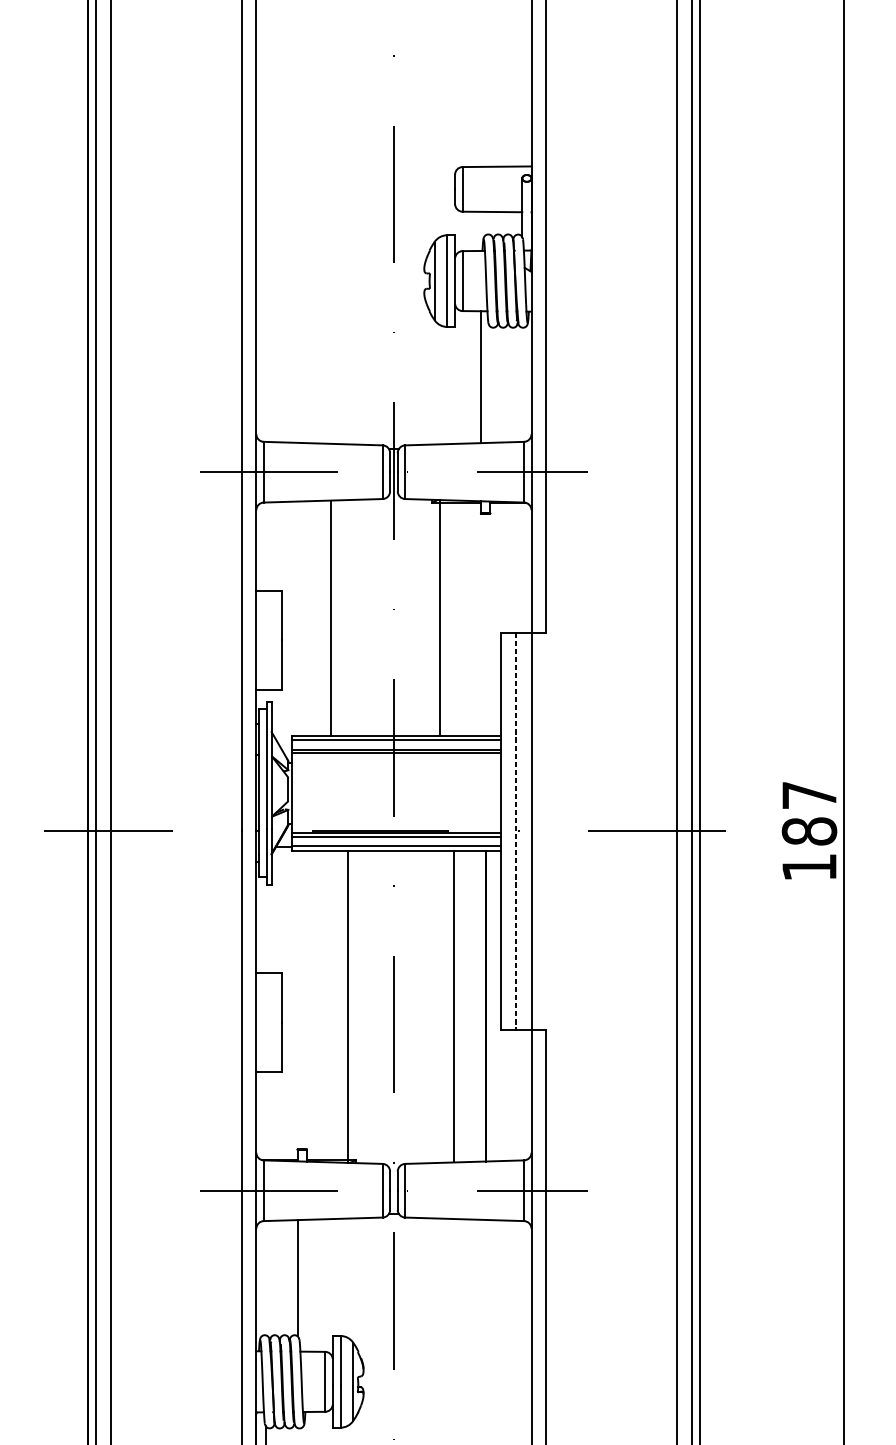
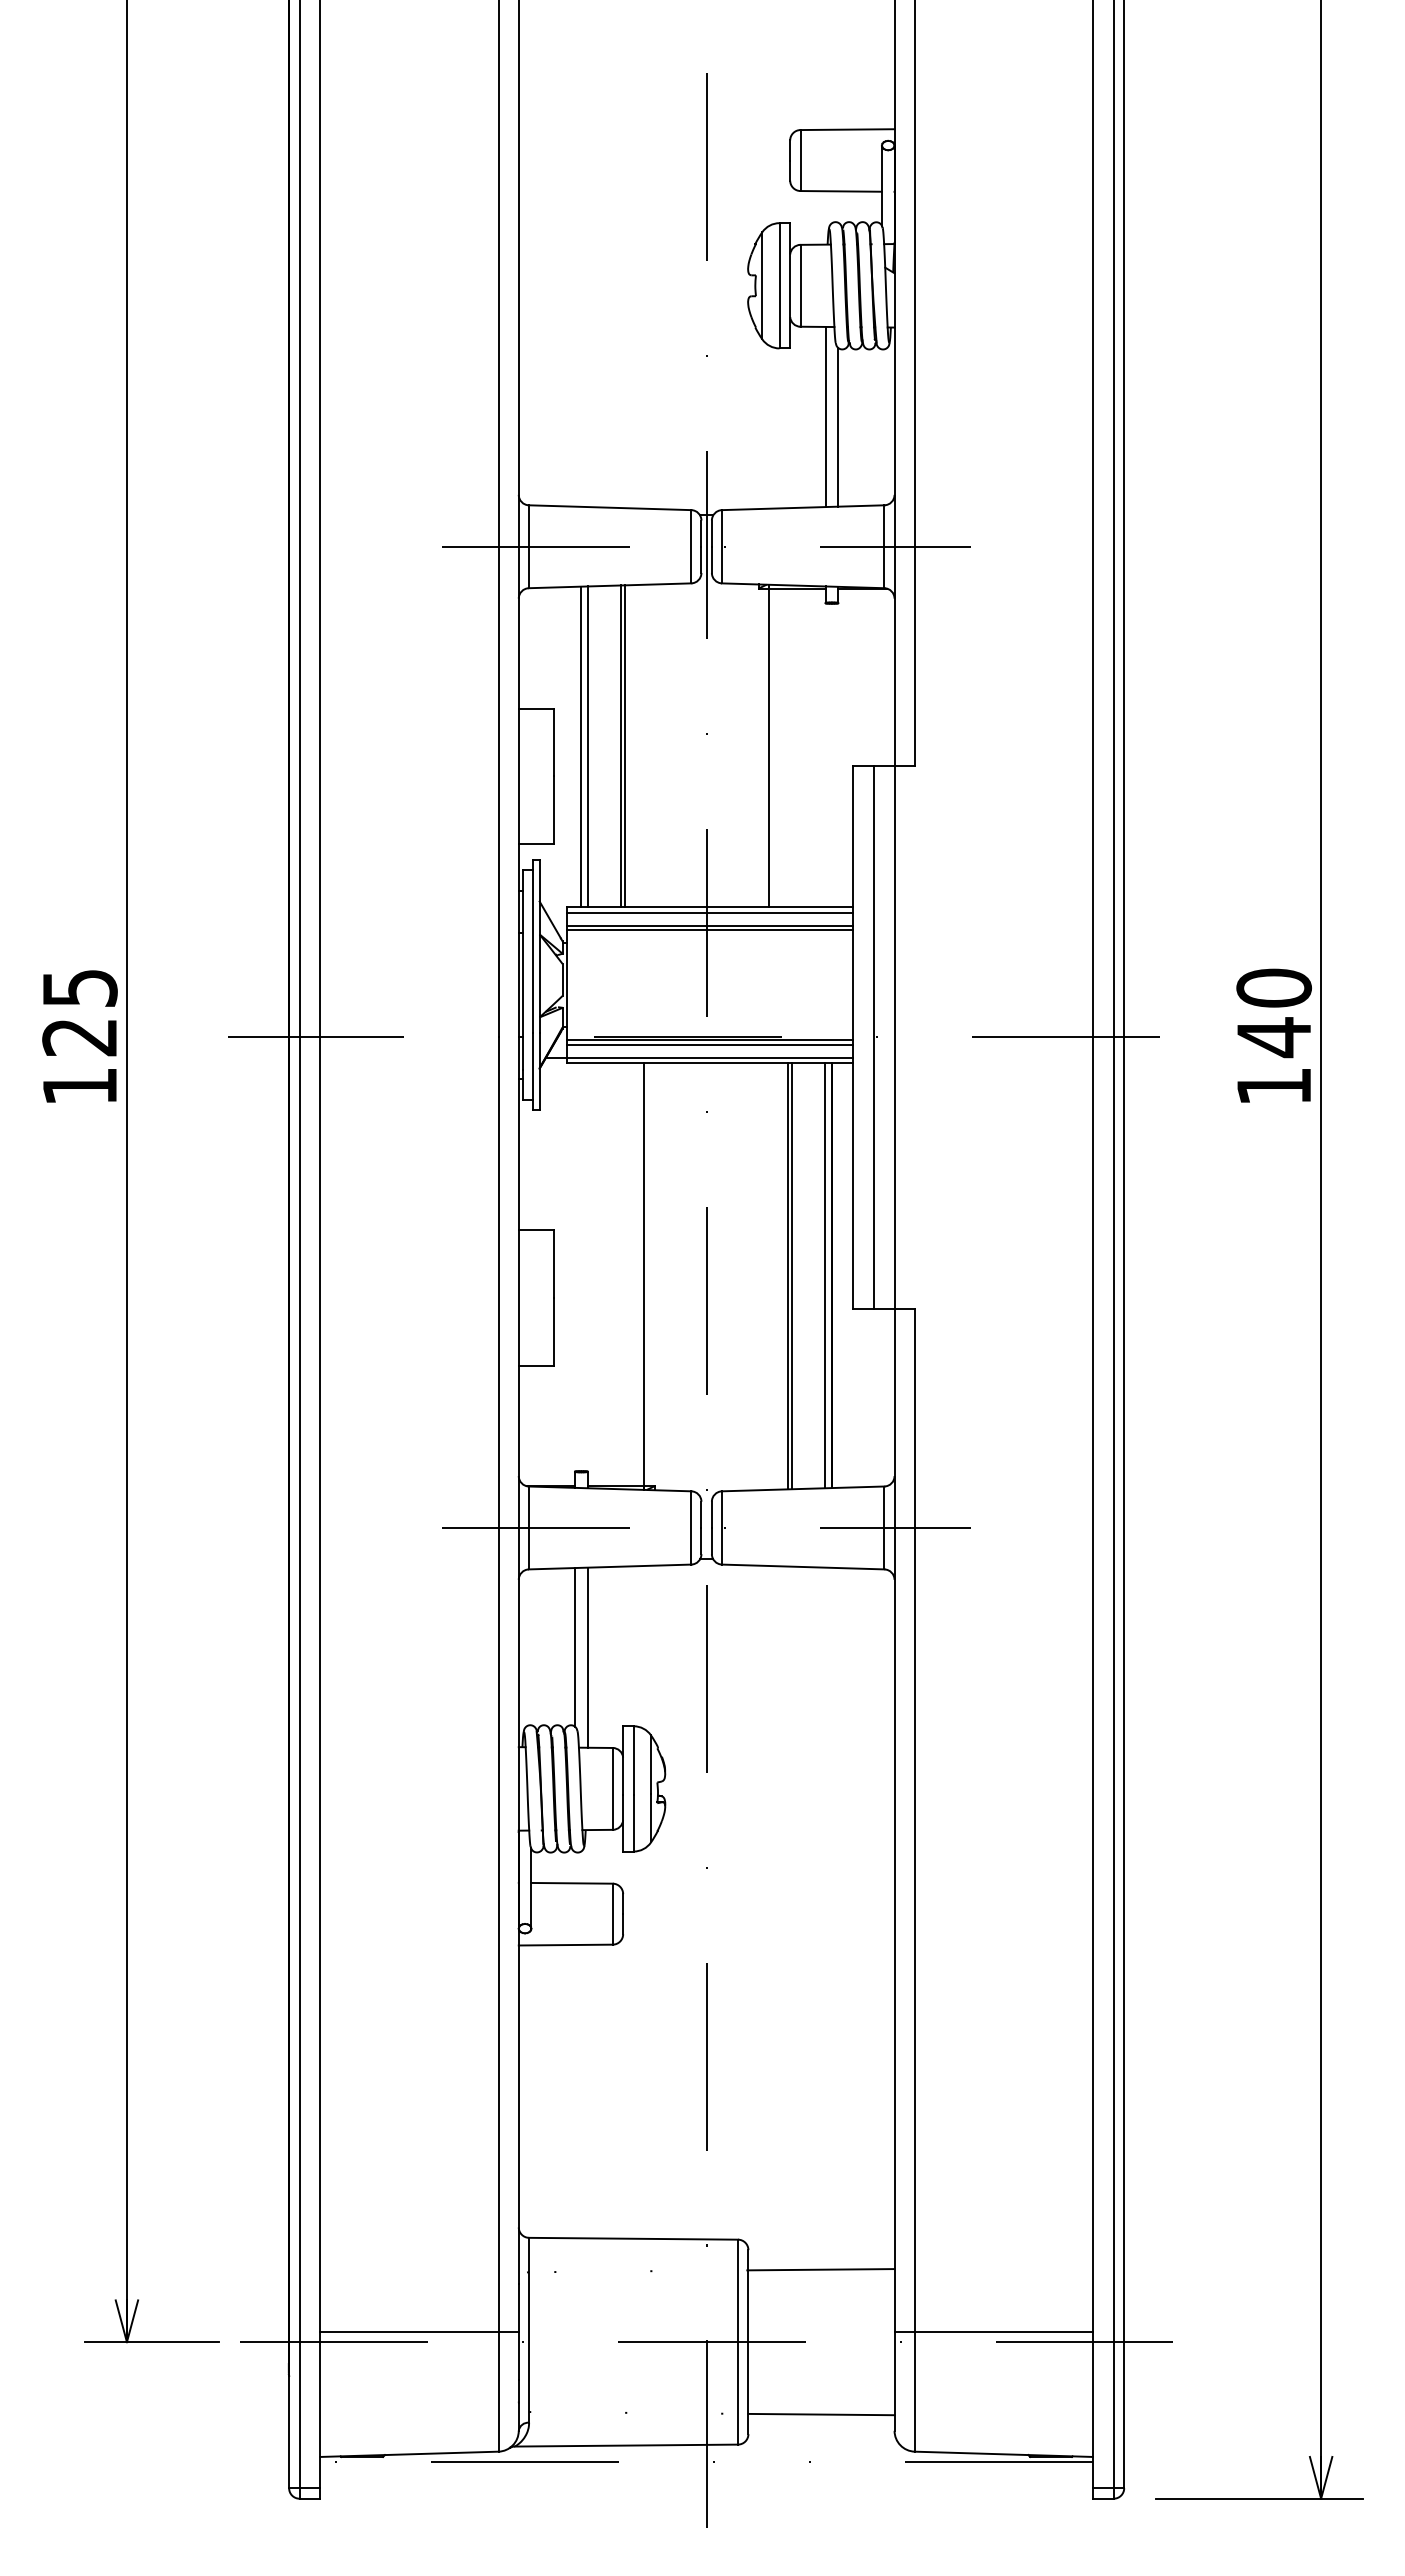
line: (490, 384) -> (838, 426), added
line: (334, 617) -> (625, 745), added
line: (302, 618) -> (581, 746), added
line: (306, 618) -> (587, 746), added
text: (809, 814) -> (1274, 1013), 187 -> 140
line: (516, 831) -> (873, 1037), dashed -> solid
line: (480, 1005) -> (825, 1275), added
line: (456, 1006) -> (792, 1276), added
line: (306, 1285) -> (587, 1657), added

